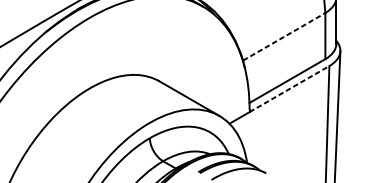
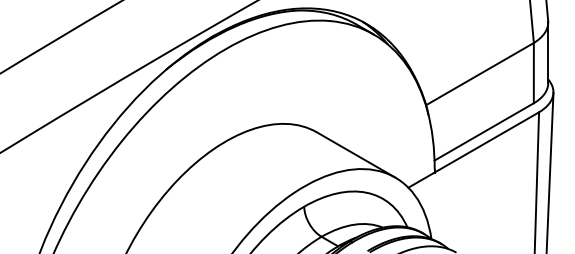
line: (284, 36) -> (480, 73), dashed -> solid
line: (289, 89) -> (487, 142), dashed -> solid

